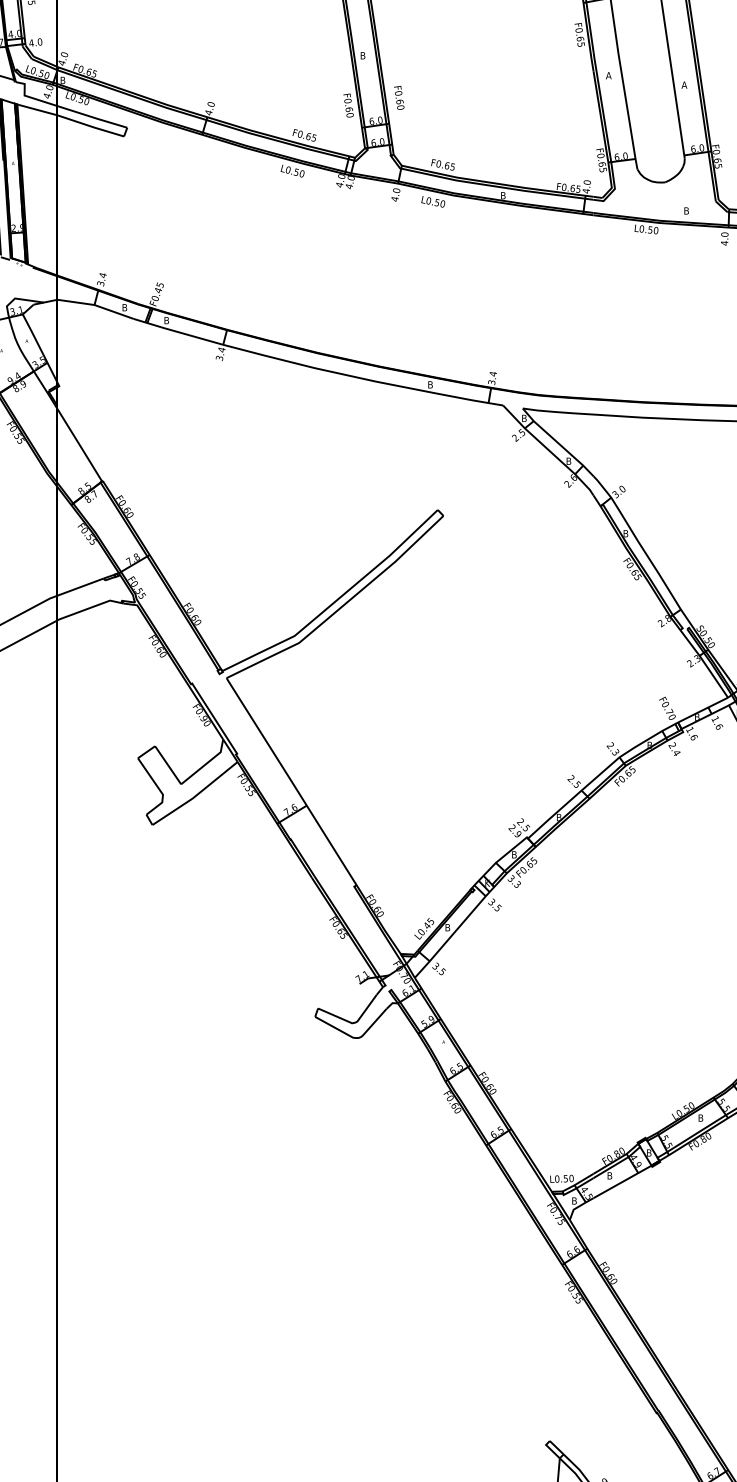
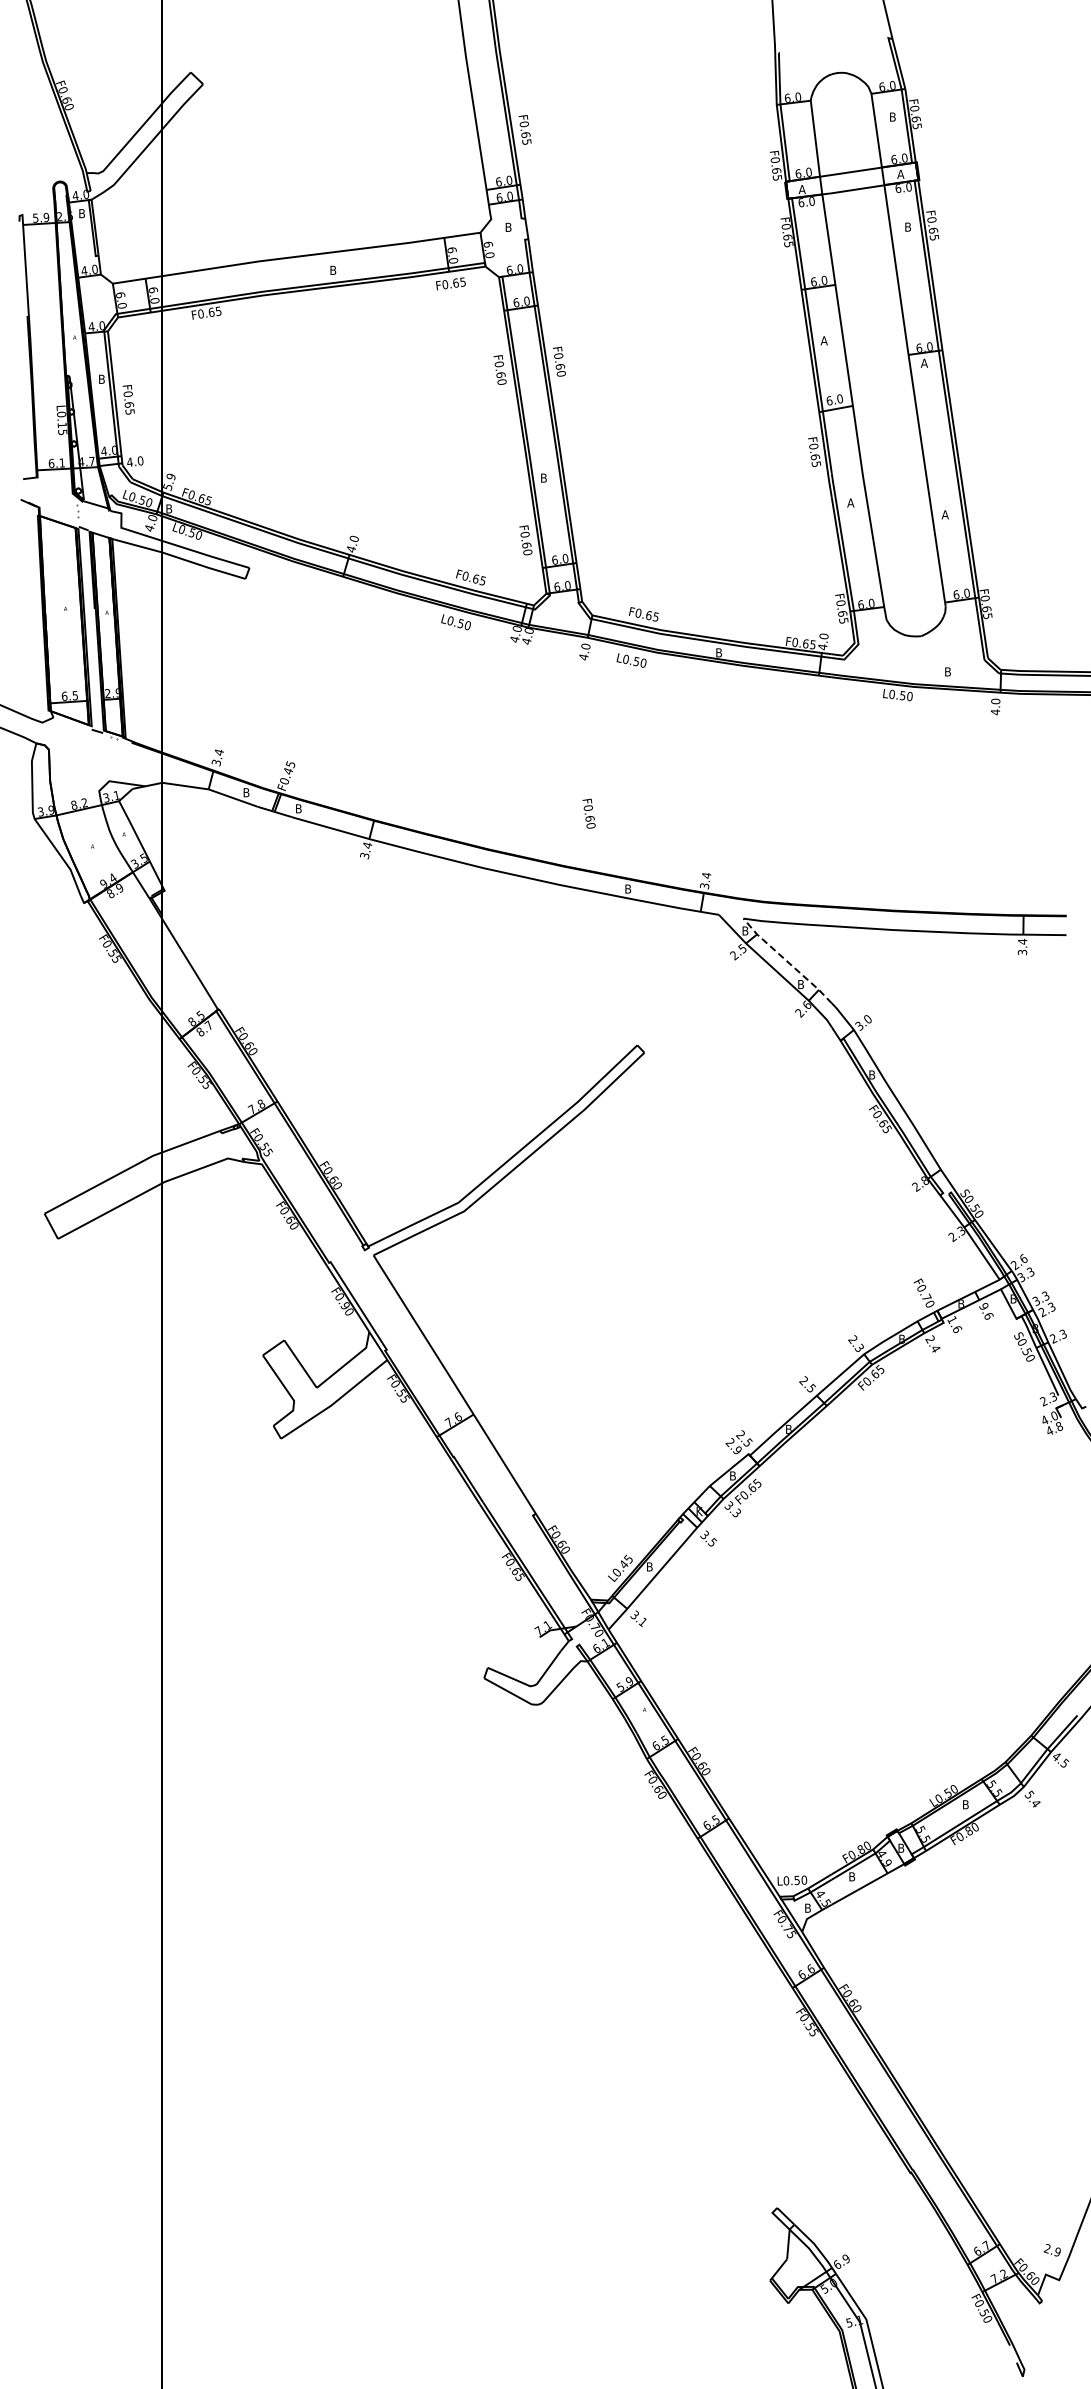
text: (63, 59) -> (169, 482), 4.0 -> 5.9
text: (398, 97) -> (588, 813), moved
line: (558, 442) -> (787, 961), solid -> dashed
text: (715, 719) -> (983, 1306), 1.6 -> 9.6
text: (441, 972) -> (642, 1622), 3.5 -> 3.1

